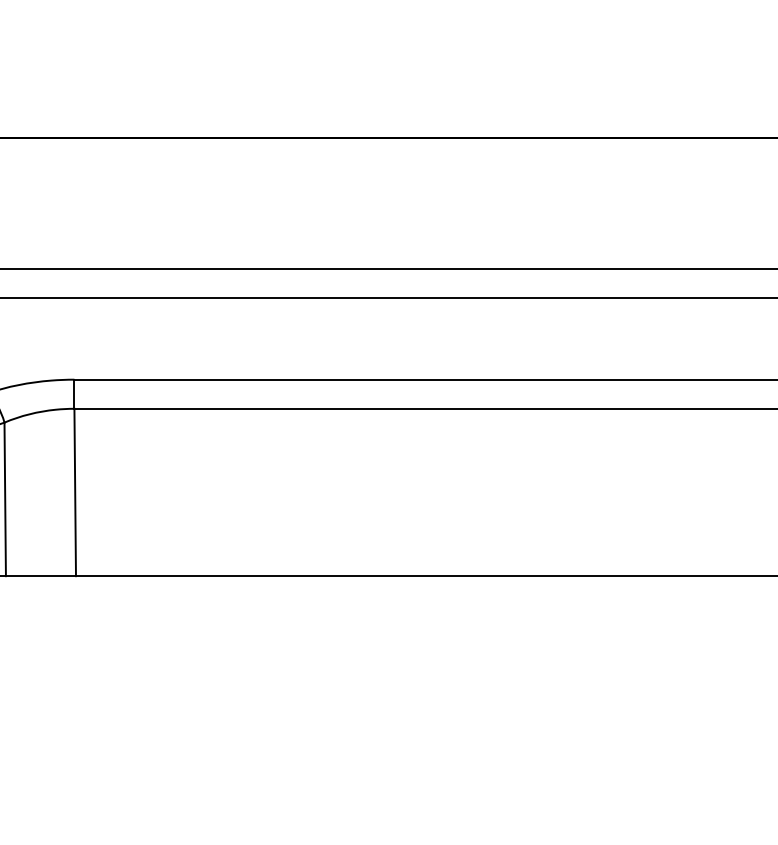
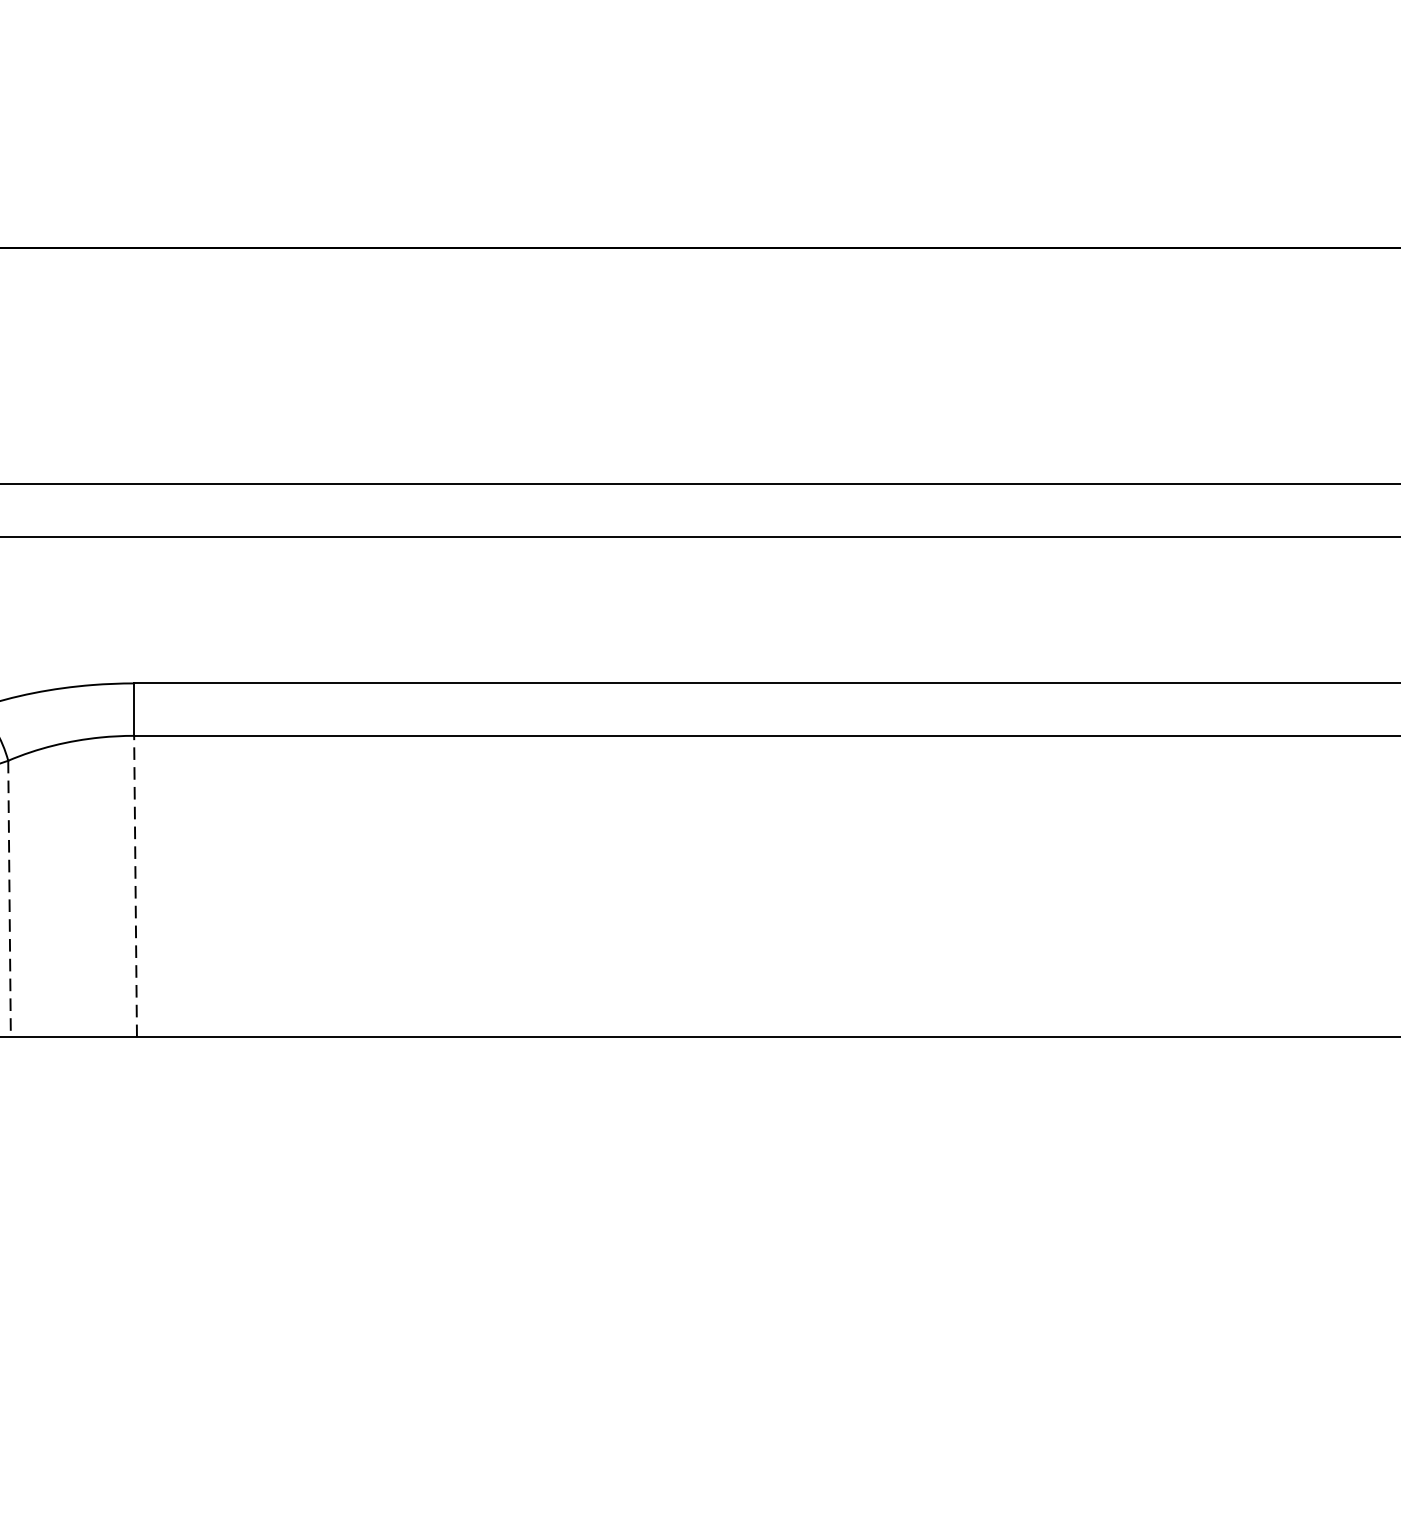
line: (75, 492) -> (136, 886), solid -> dashed
line: (5, 499) -> (10, 899), solid -> dashed

